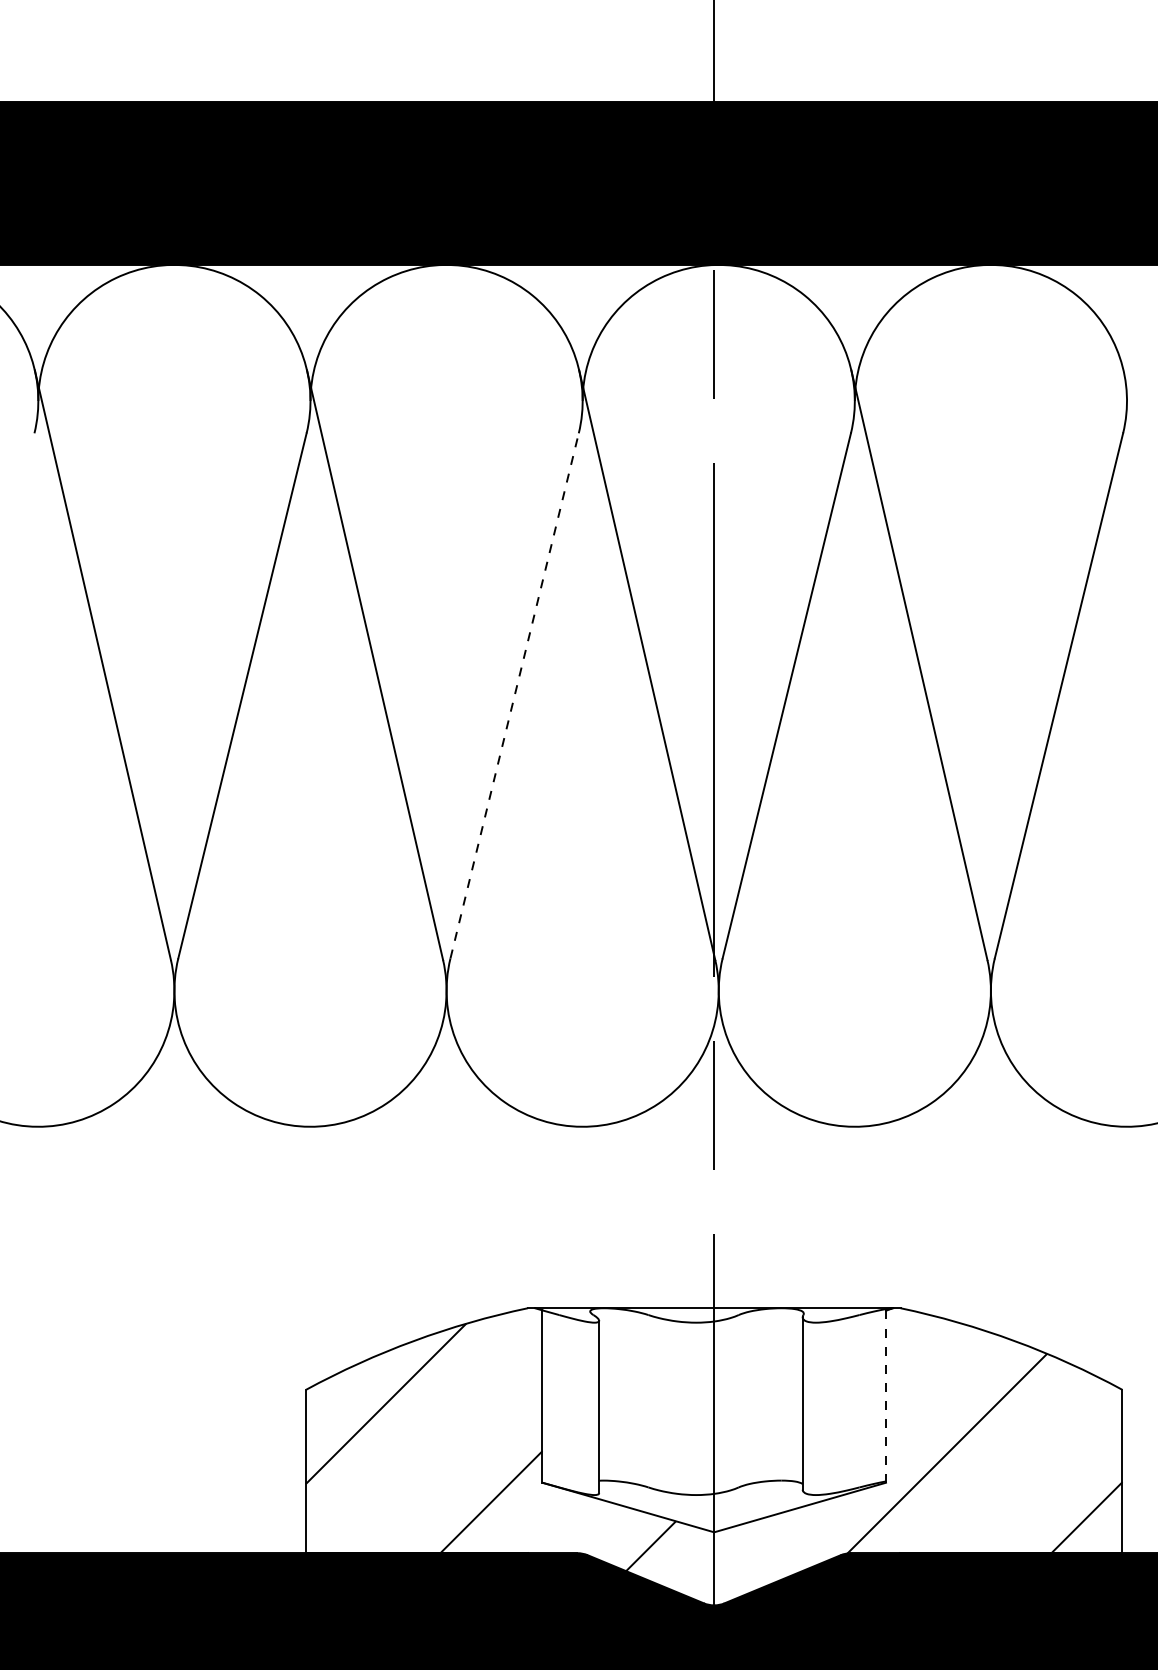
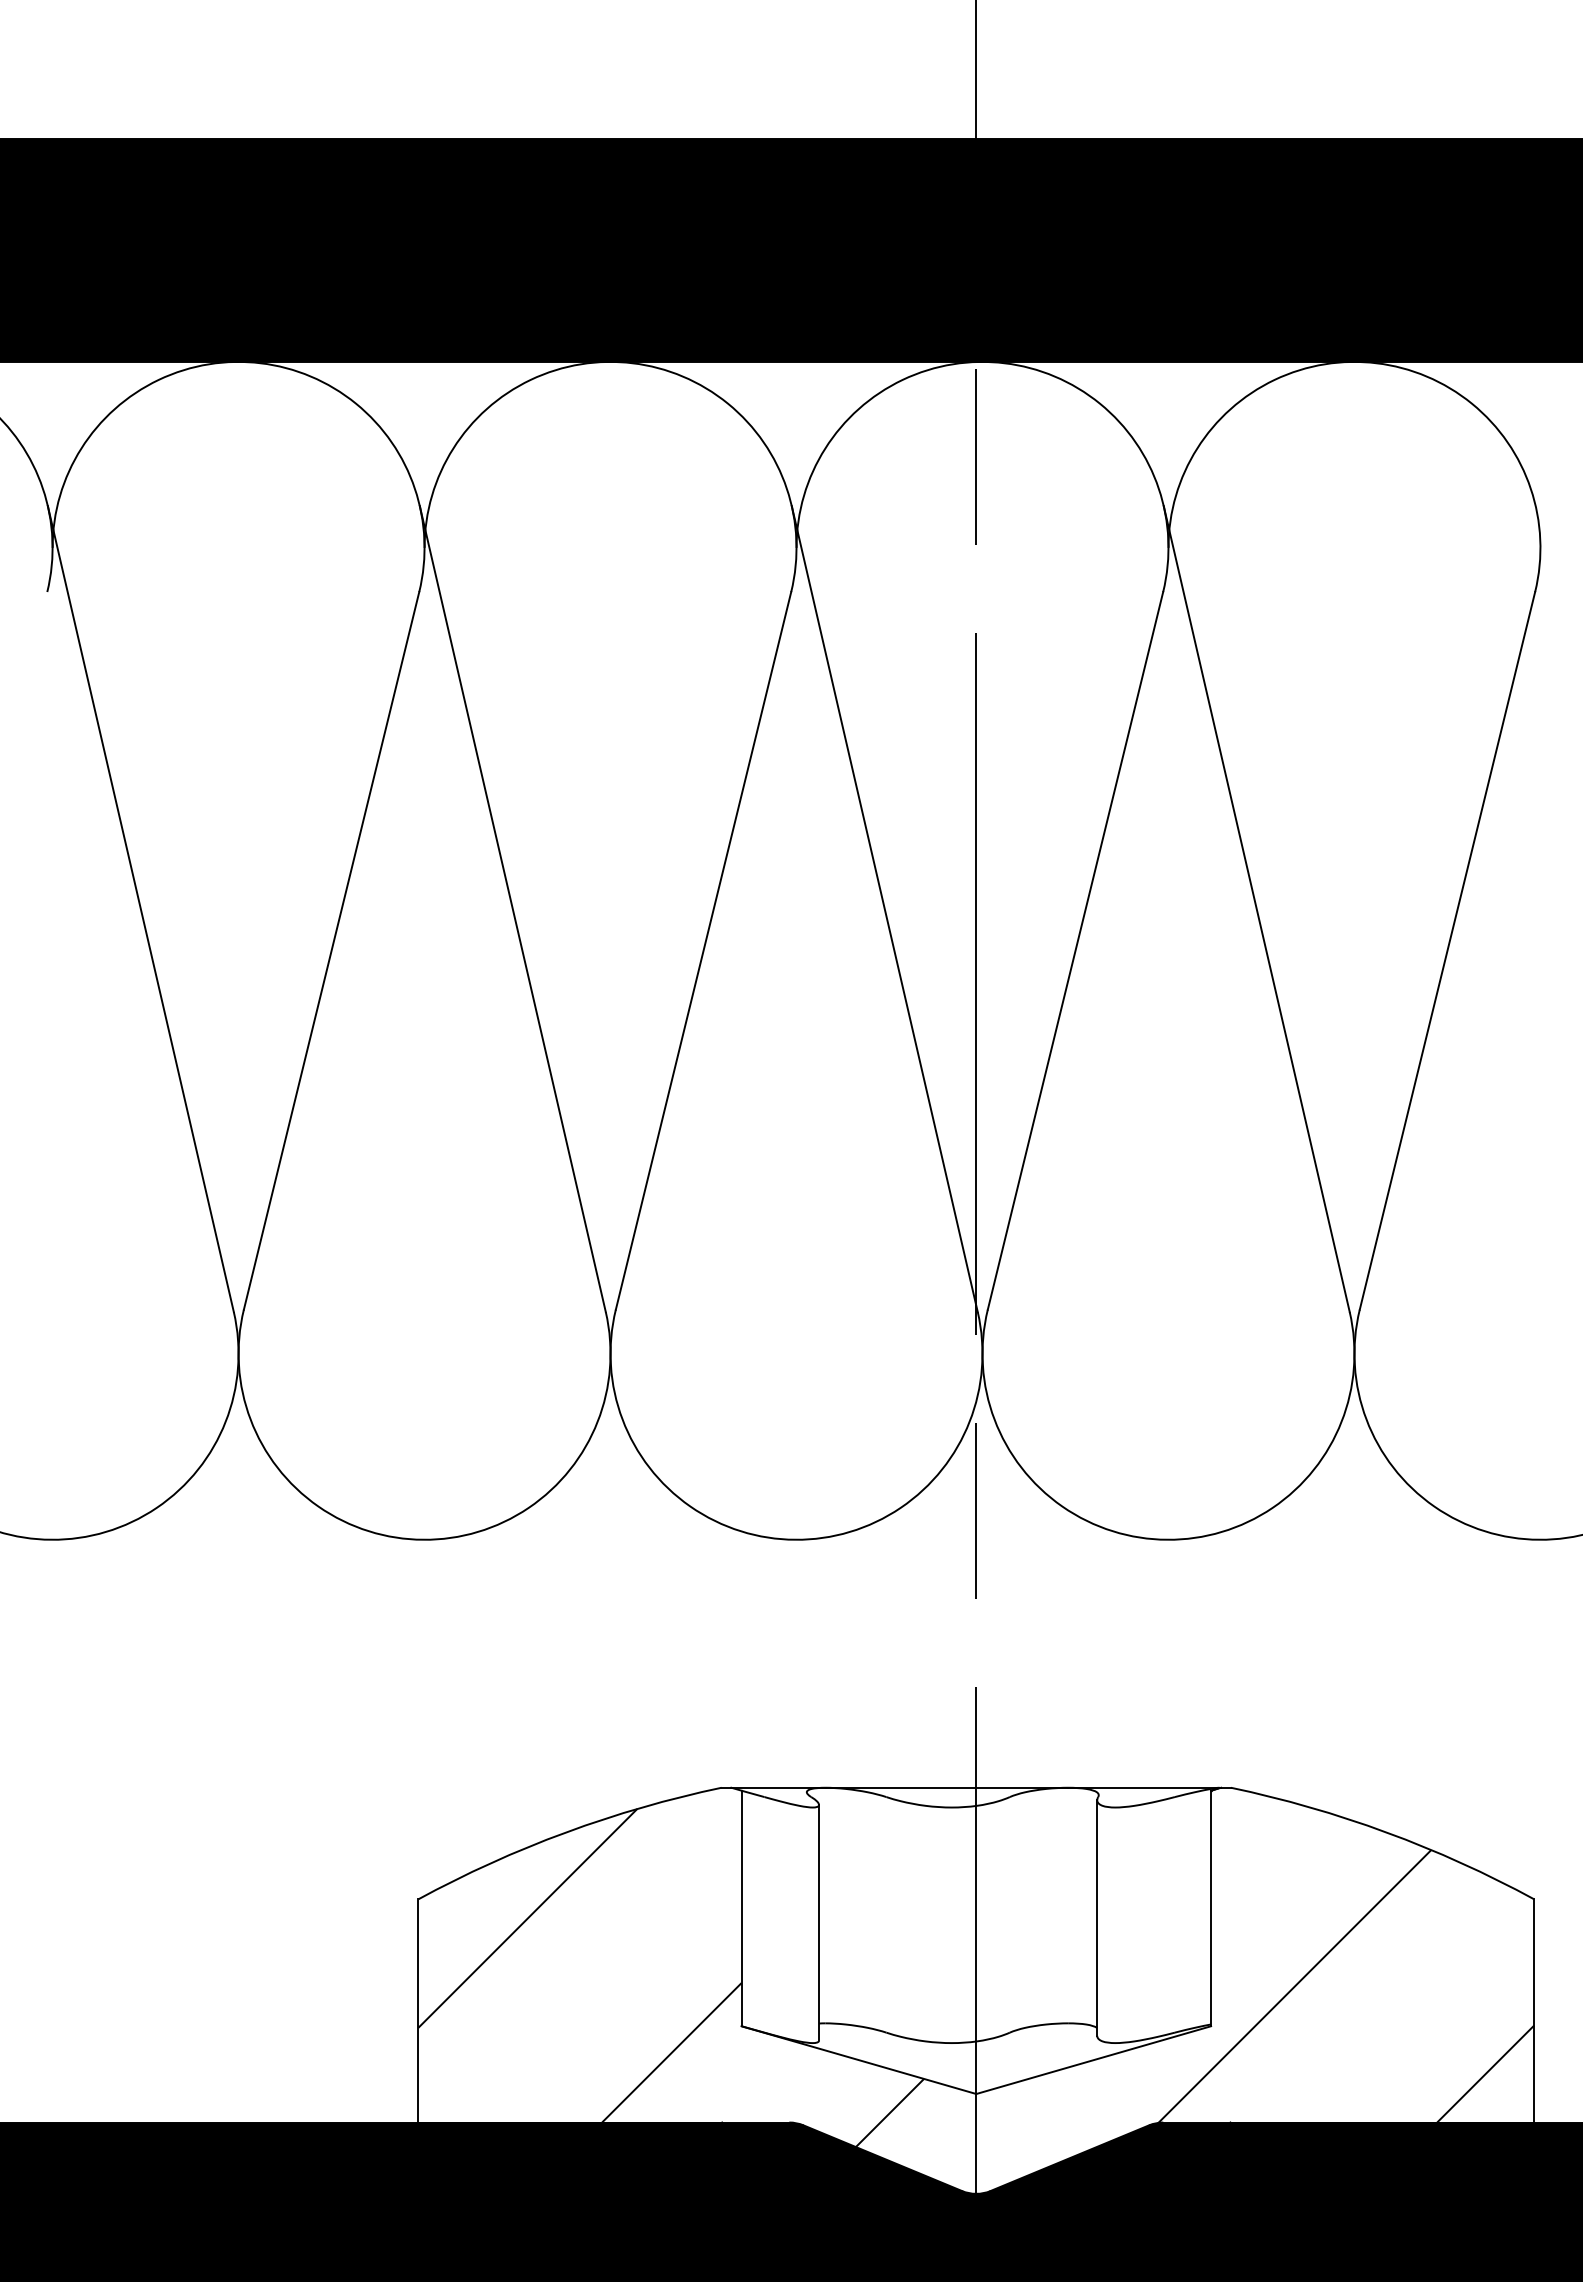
line: (514, 695) -> (703, 950), dashed -> solid
line: (886, 1396) -> (1211, 1908), dashed -> solid

